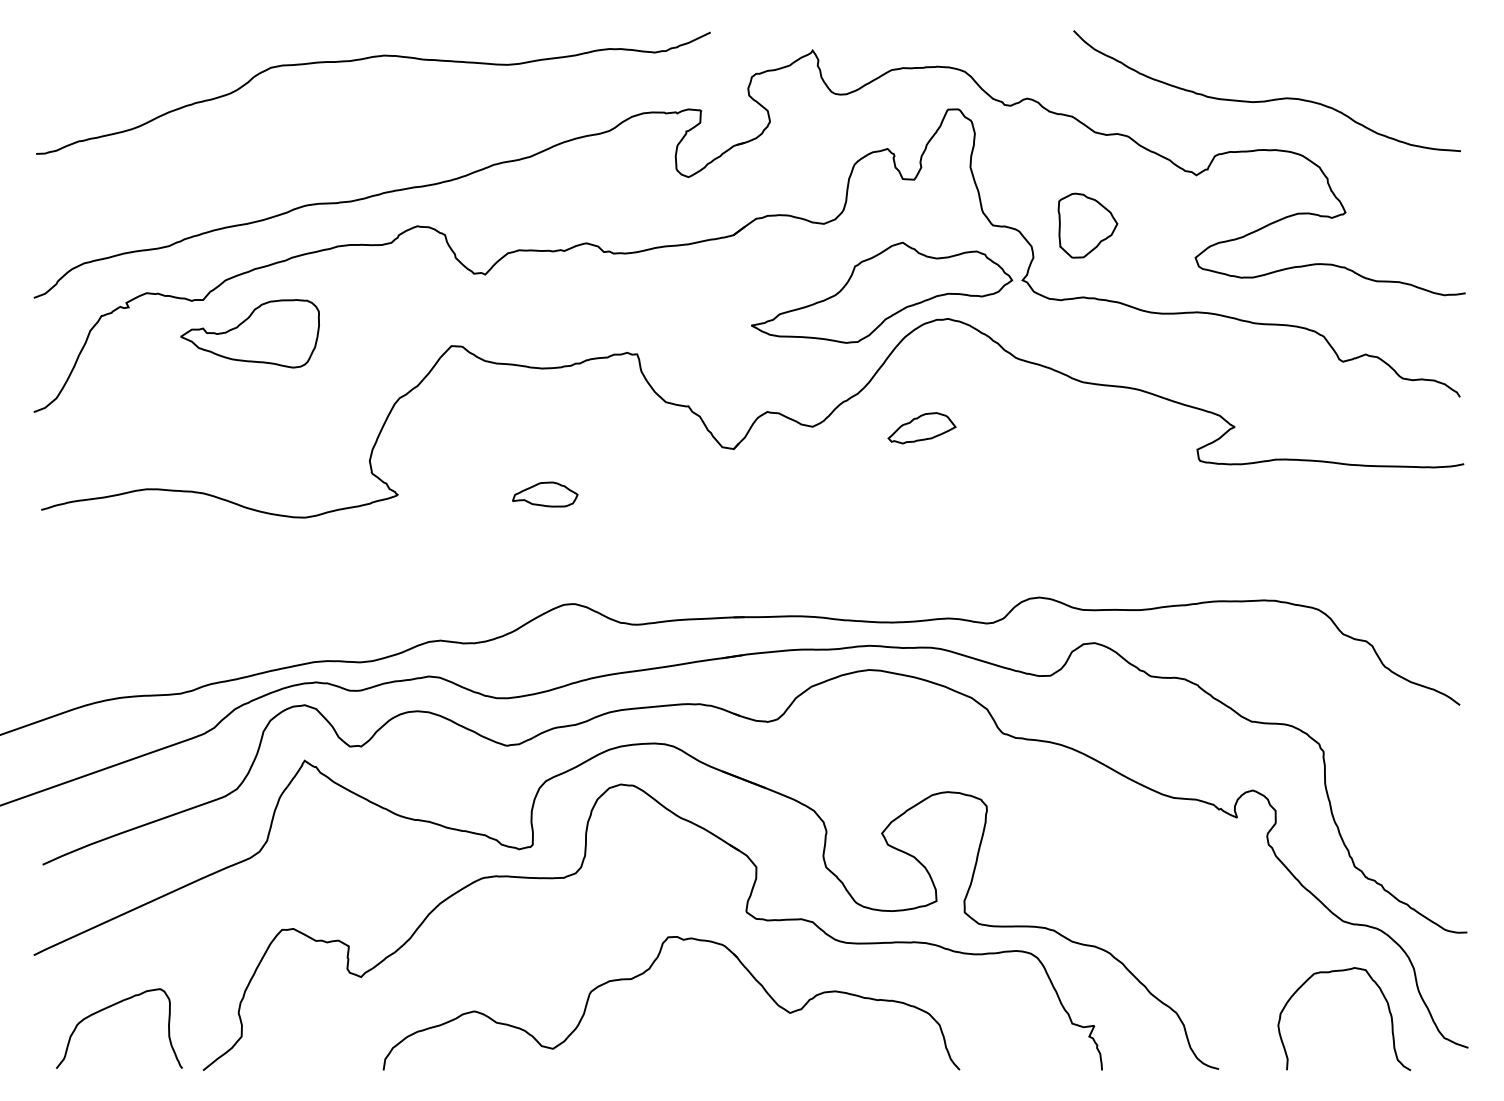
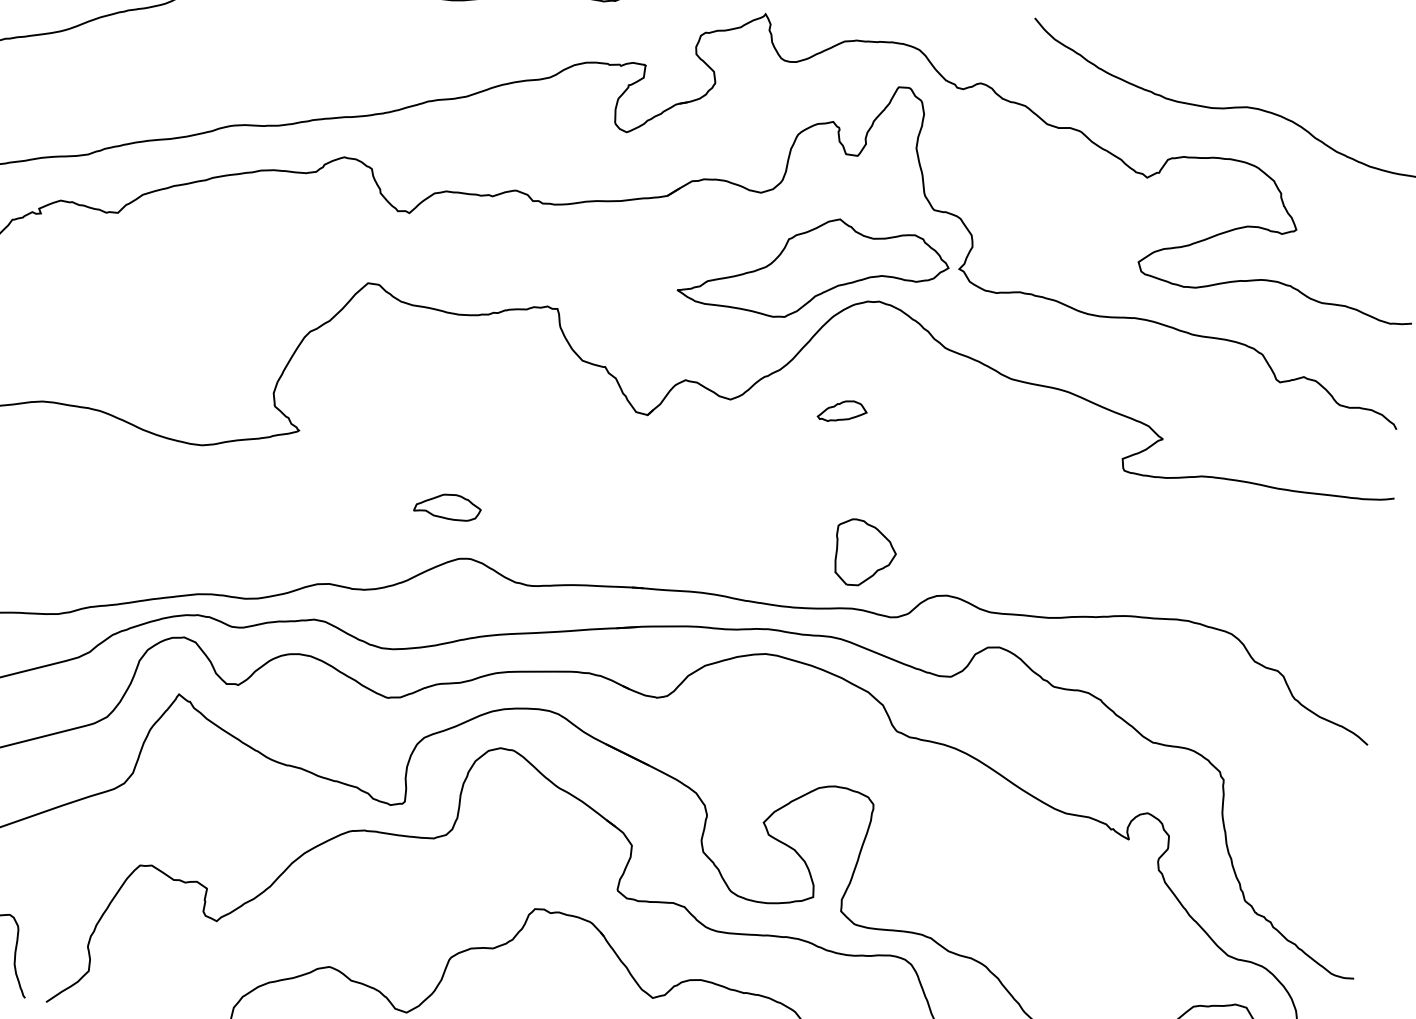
part: (1087, 225) -> (865, 553), moved
part: (249, 333) -> (162, 251), removed
part: (921, 428) -> (841, 411), size x0.7
part: (545, 494) -> (447, 506), moved

